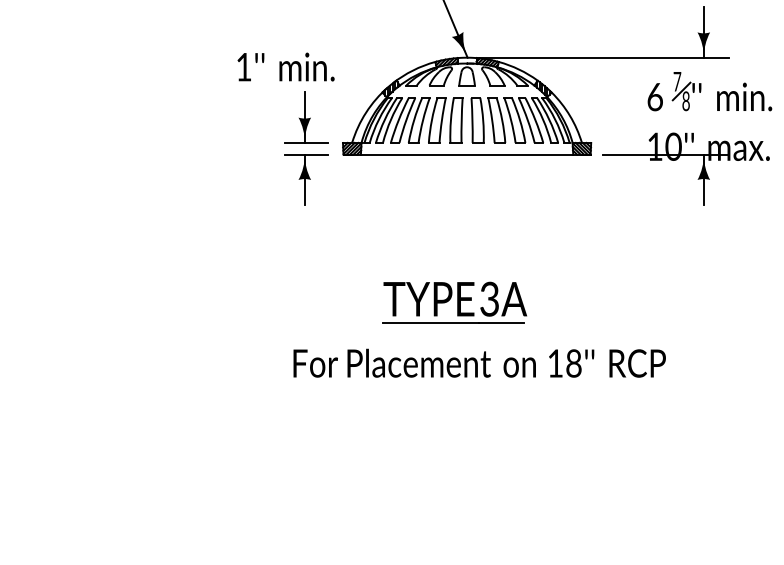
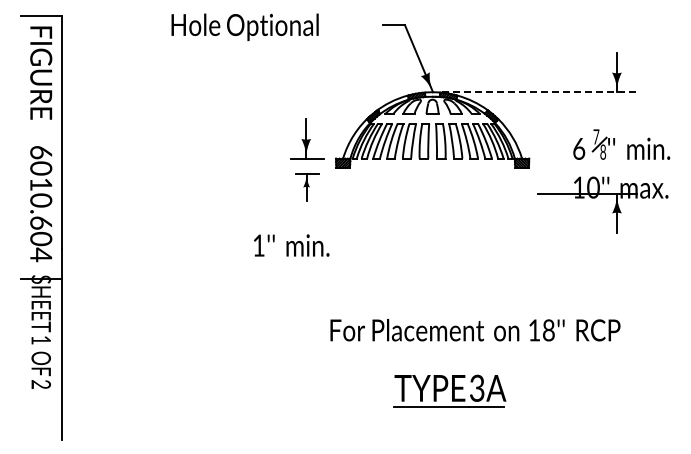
line: (604, 58) -> (539, 92), solid -> dashed
text: (285, 67) -> (291, 245), moved
part: (686, 138) -> (603, 181), moved
line: (466, 154) -> (432, 167), removed
part: (306, 180) -> (307, 187), size x0.7
part: (454, 302) -> (449, 390), moved
text: (479, 363) -> (475, 330), moved

